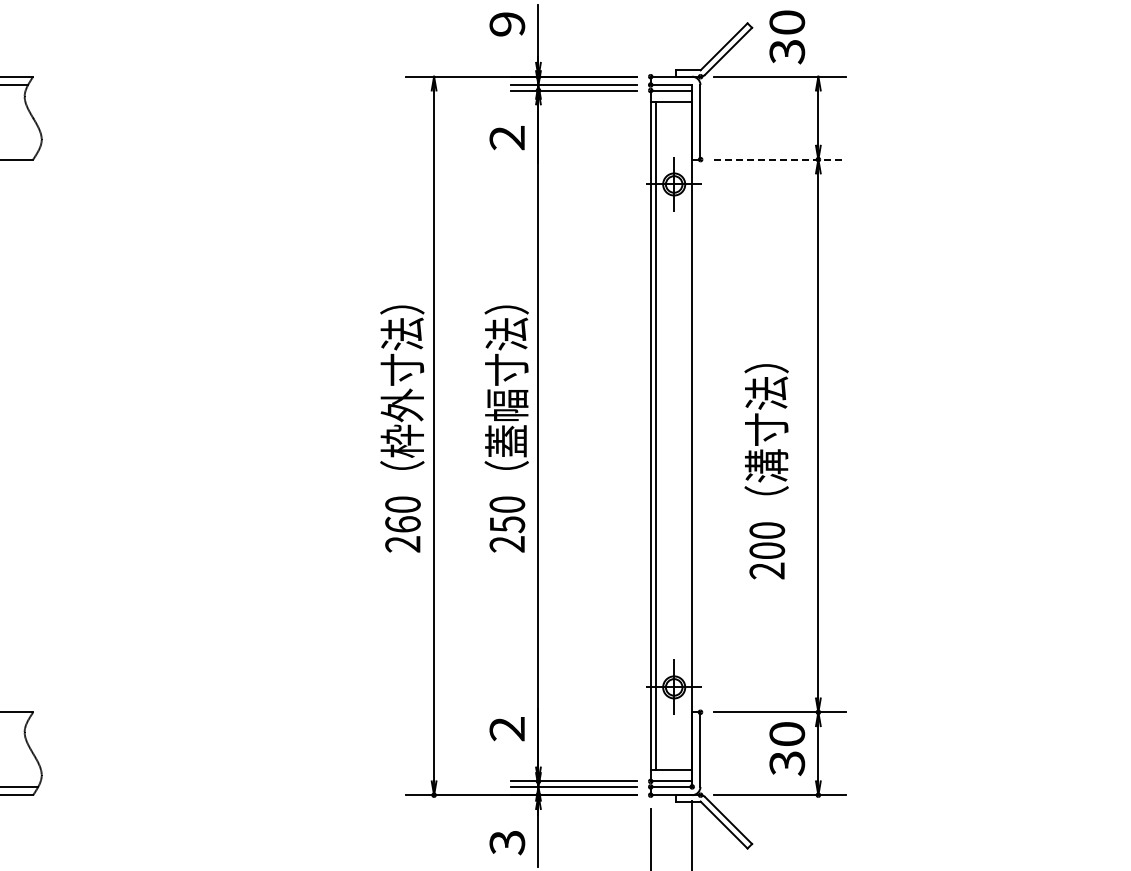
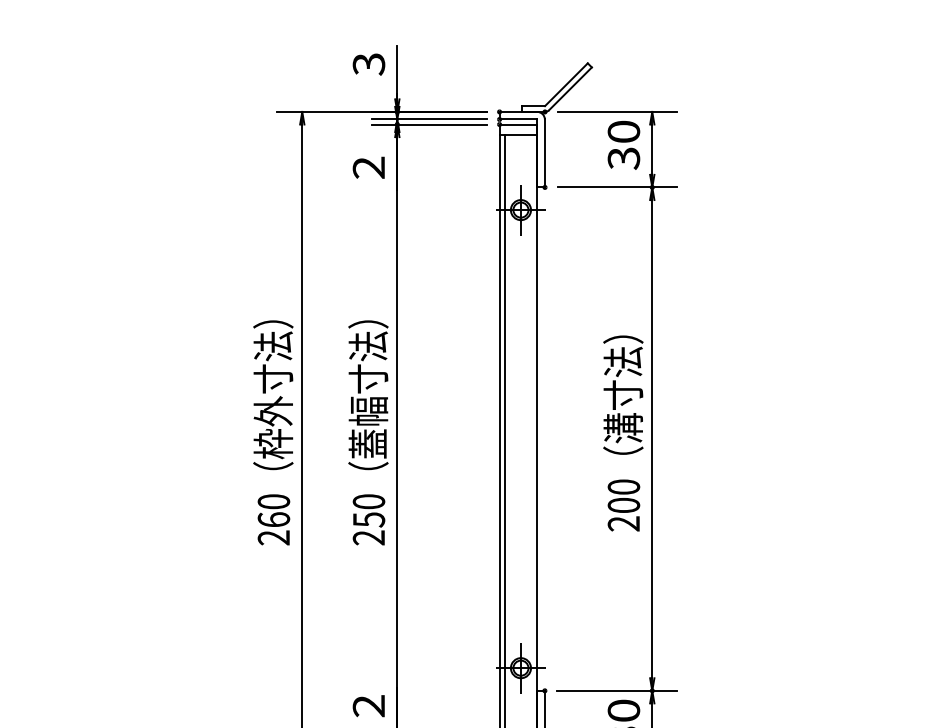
text: (507, 24) -> (369, 64), 9 -> 3
text: (787, 37) -> (624, 145), moved
line: (780, 159) -> (617, 187), dashed -> solid
text: (766, 471) -> (623, 433), moved

